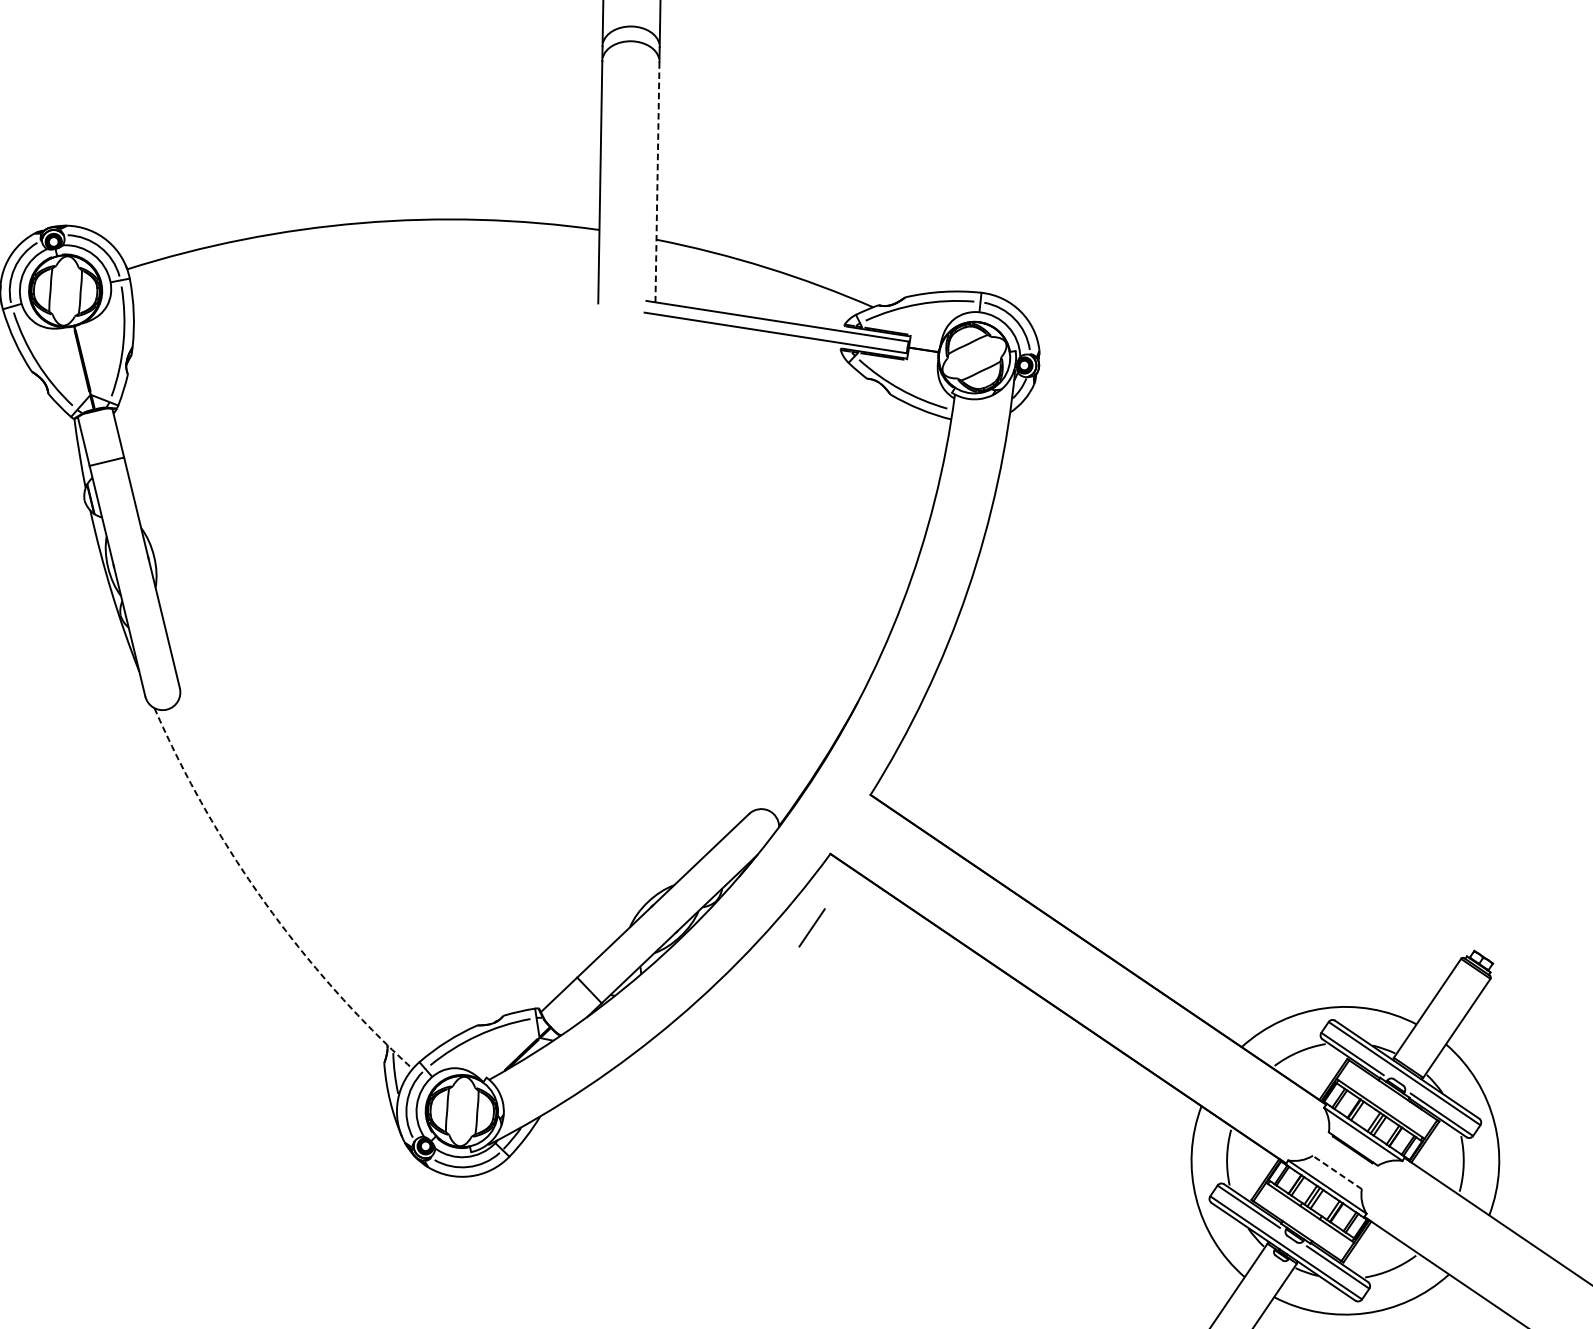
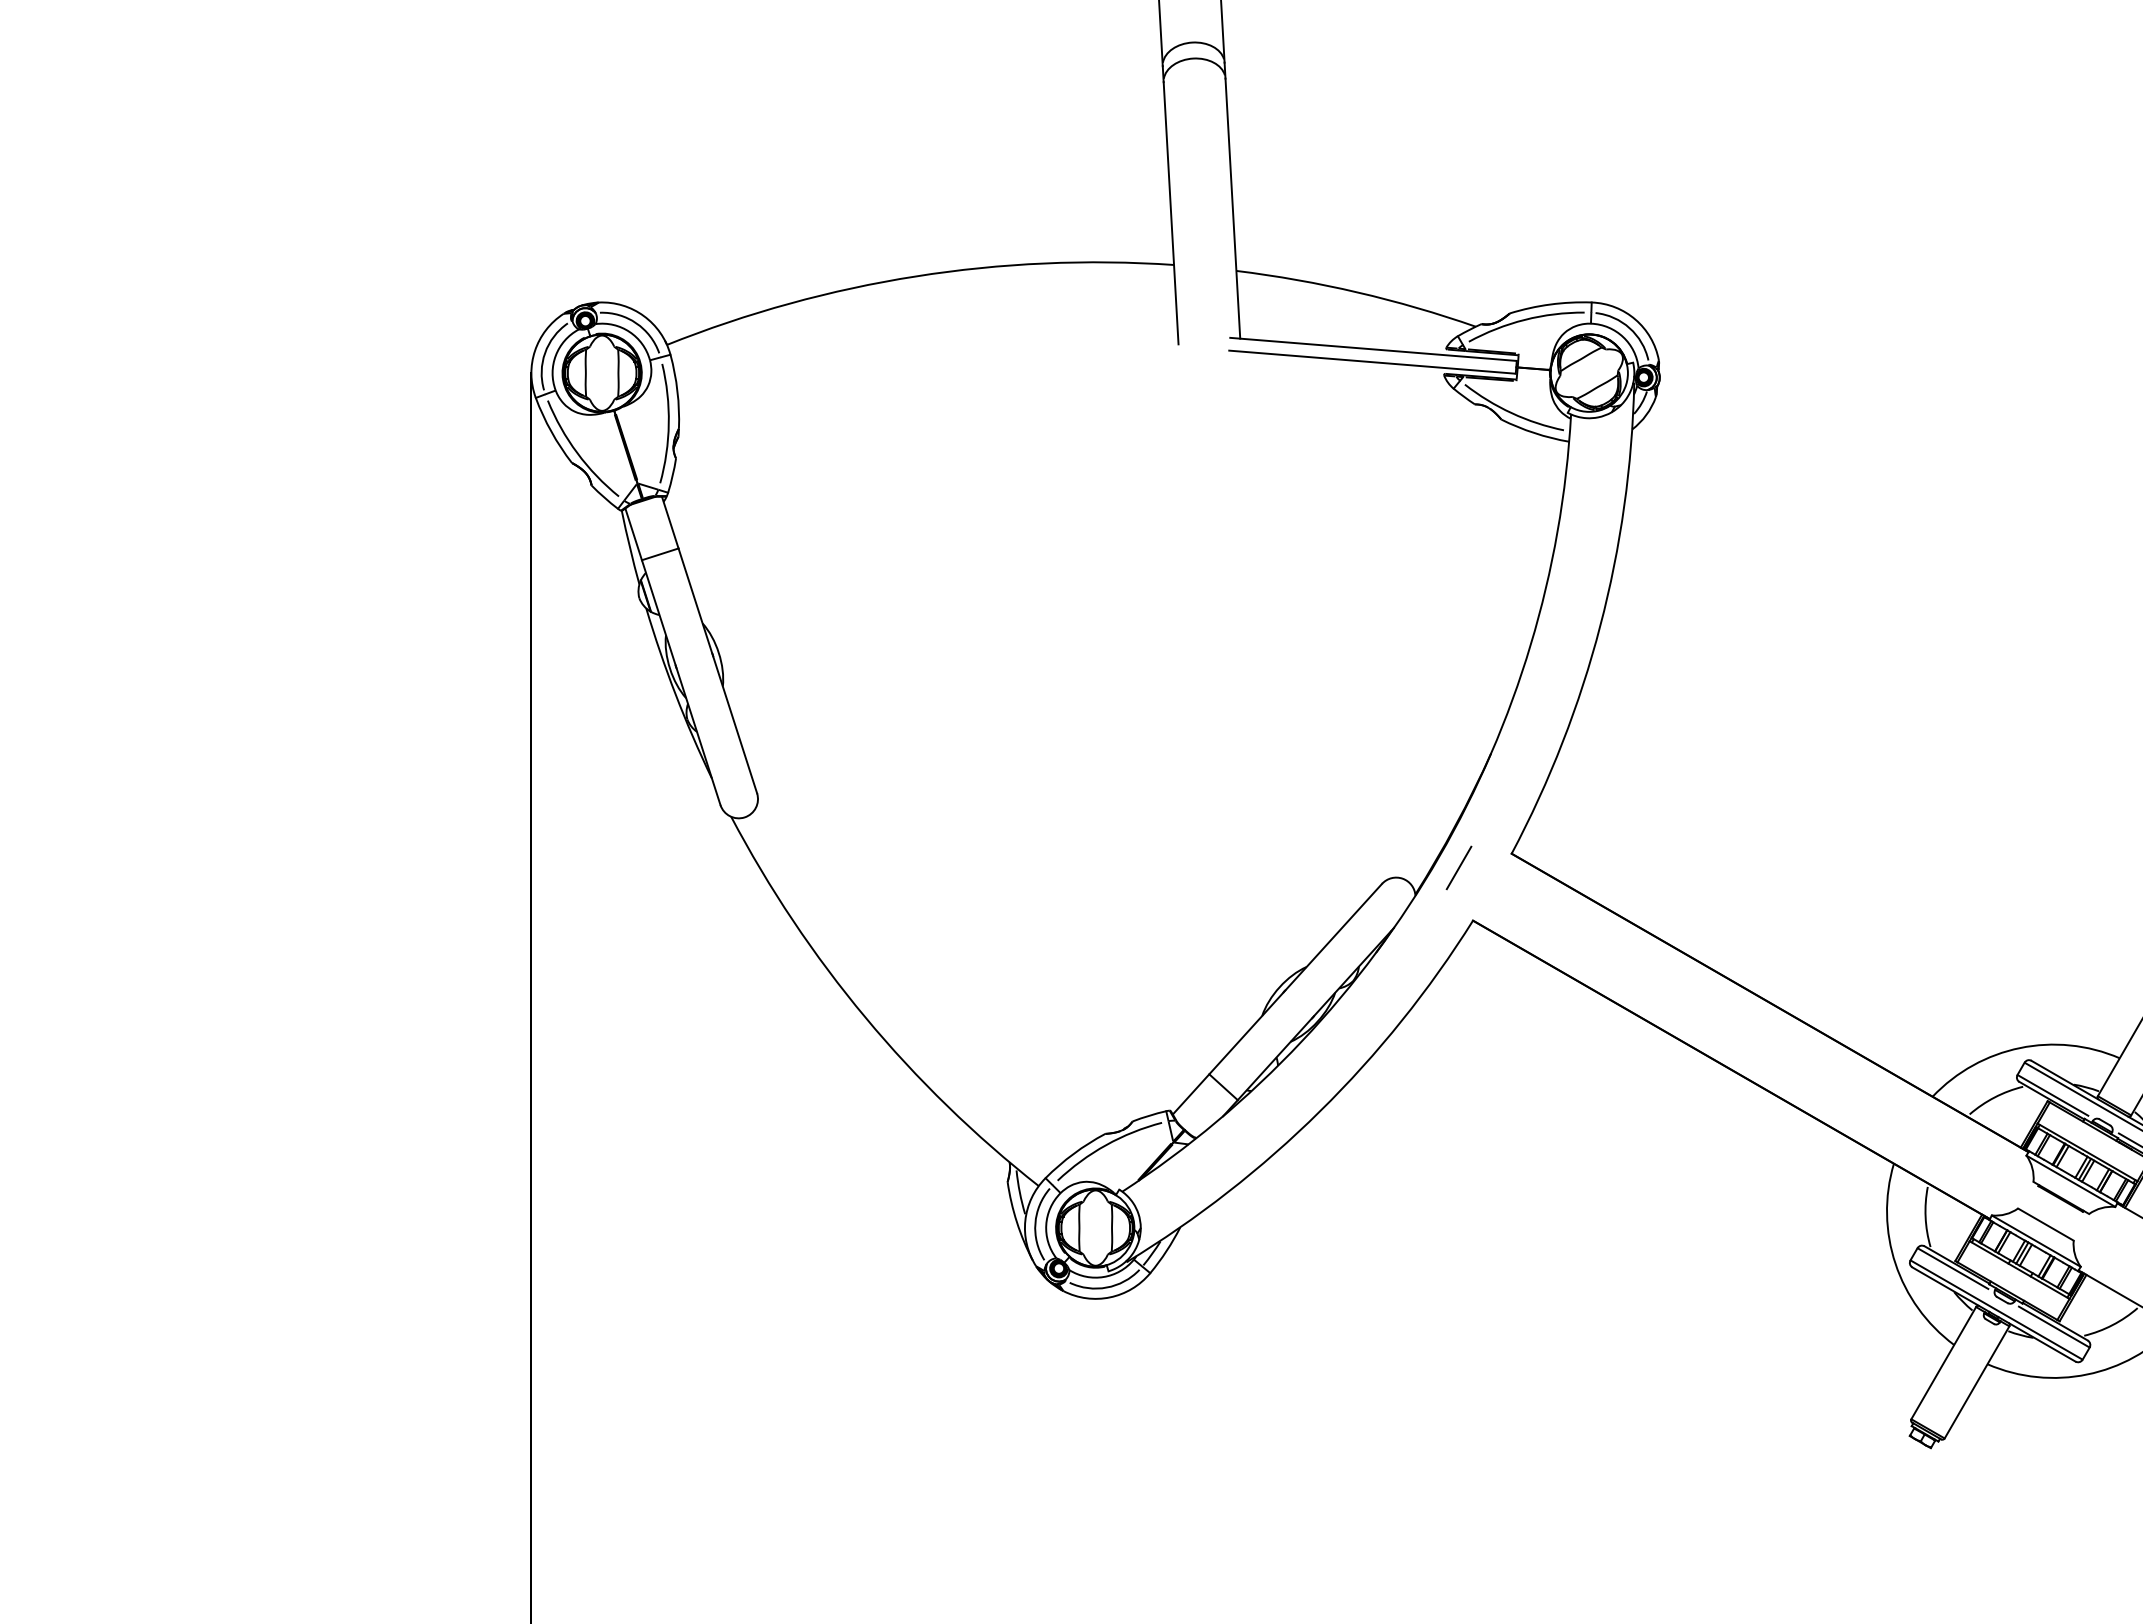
line: (657, 181) -> (1232, 208), dashed -> solid
arc: (264, 902) -> (865, 1017), dashed -> solid
line: (811, 927) -> (1458, 867), moved
line: (1336, 1172) -> (2045, 1224), dashed -> solid

